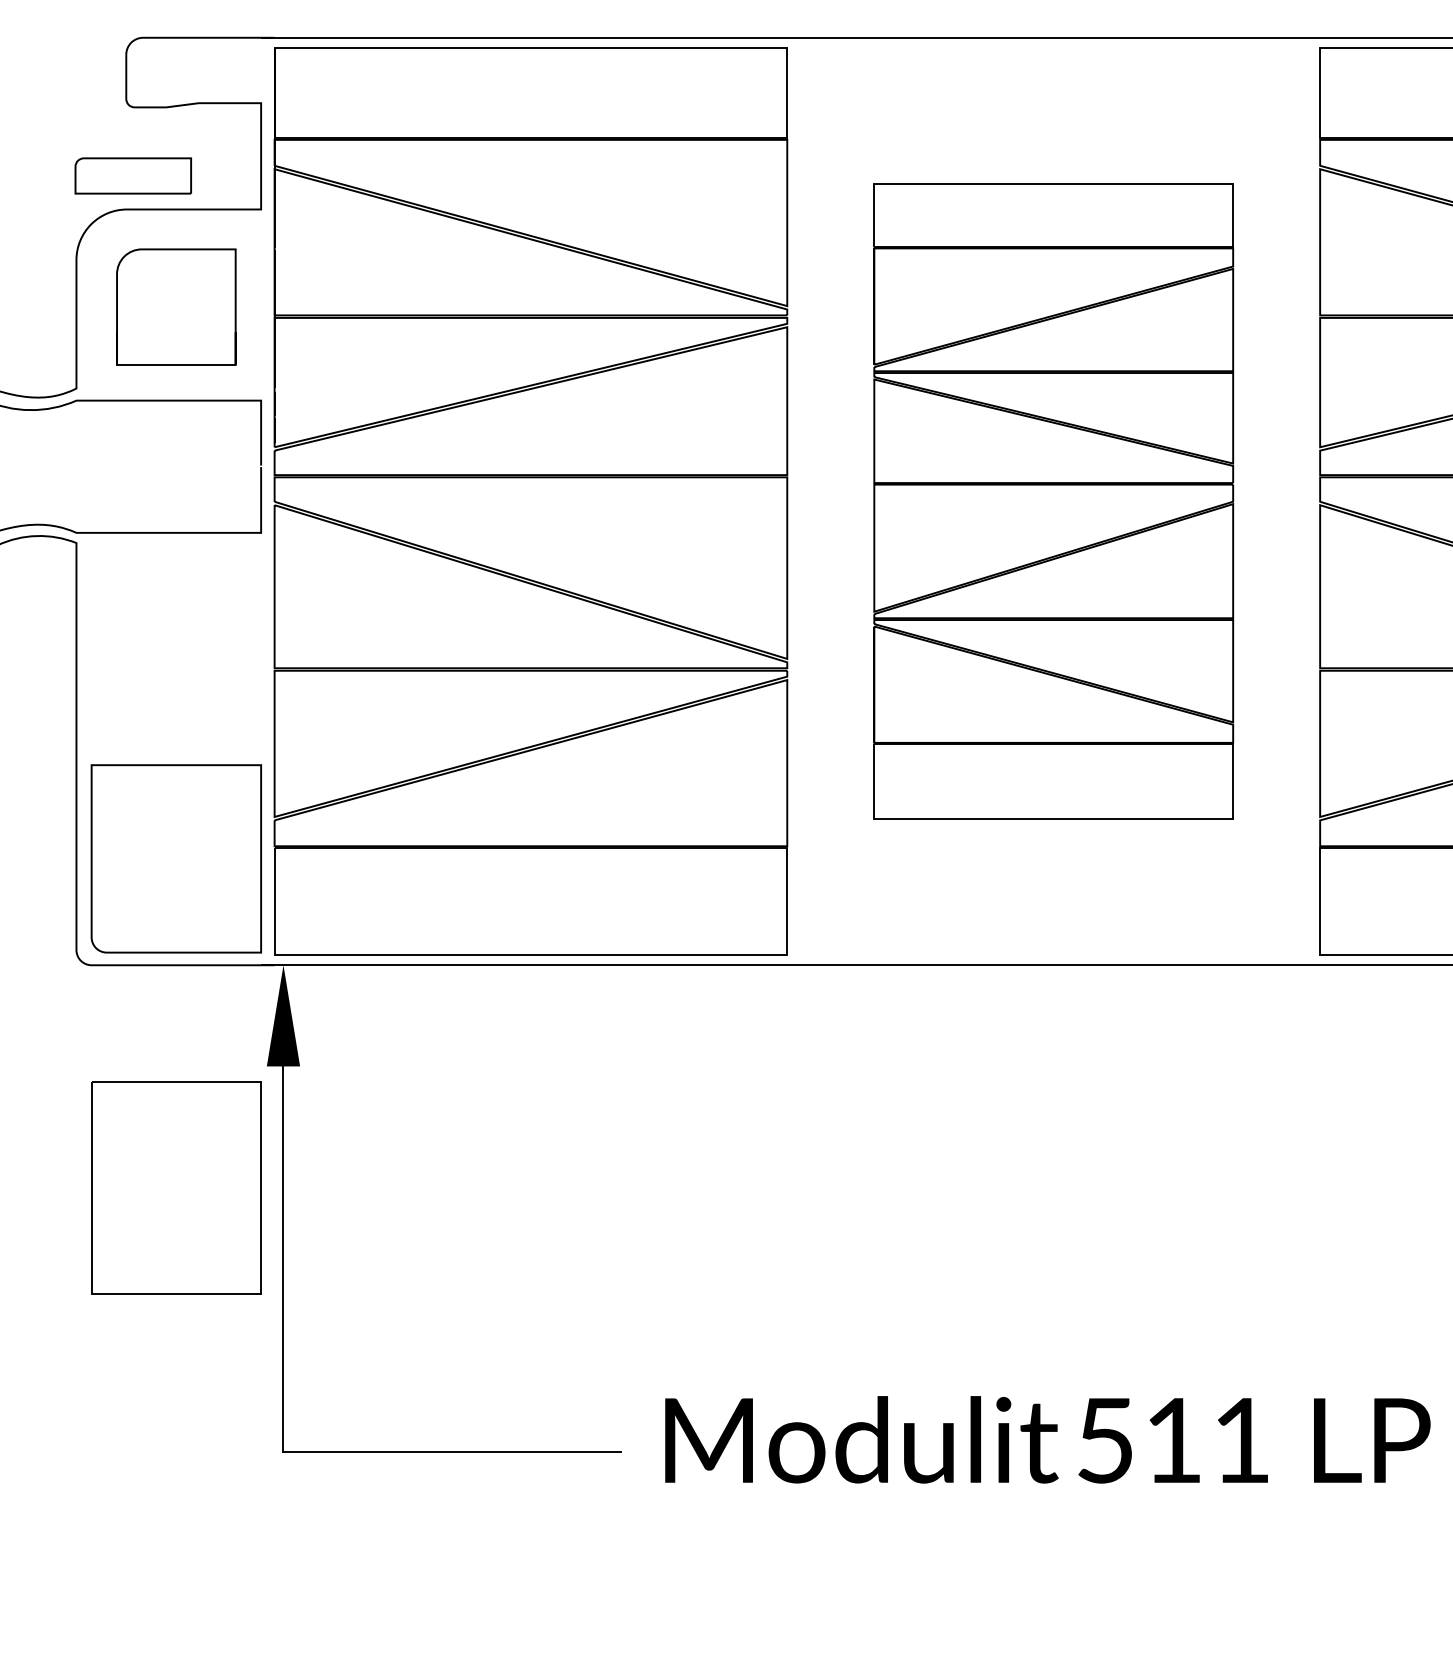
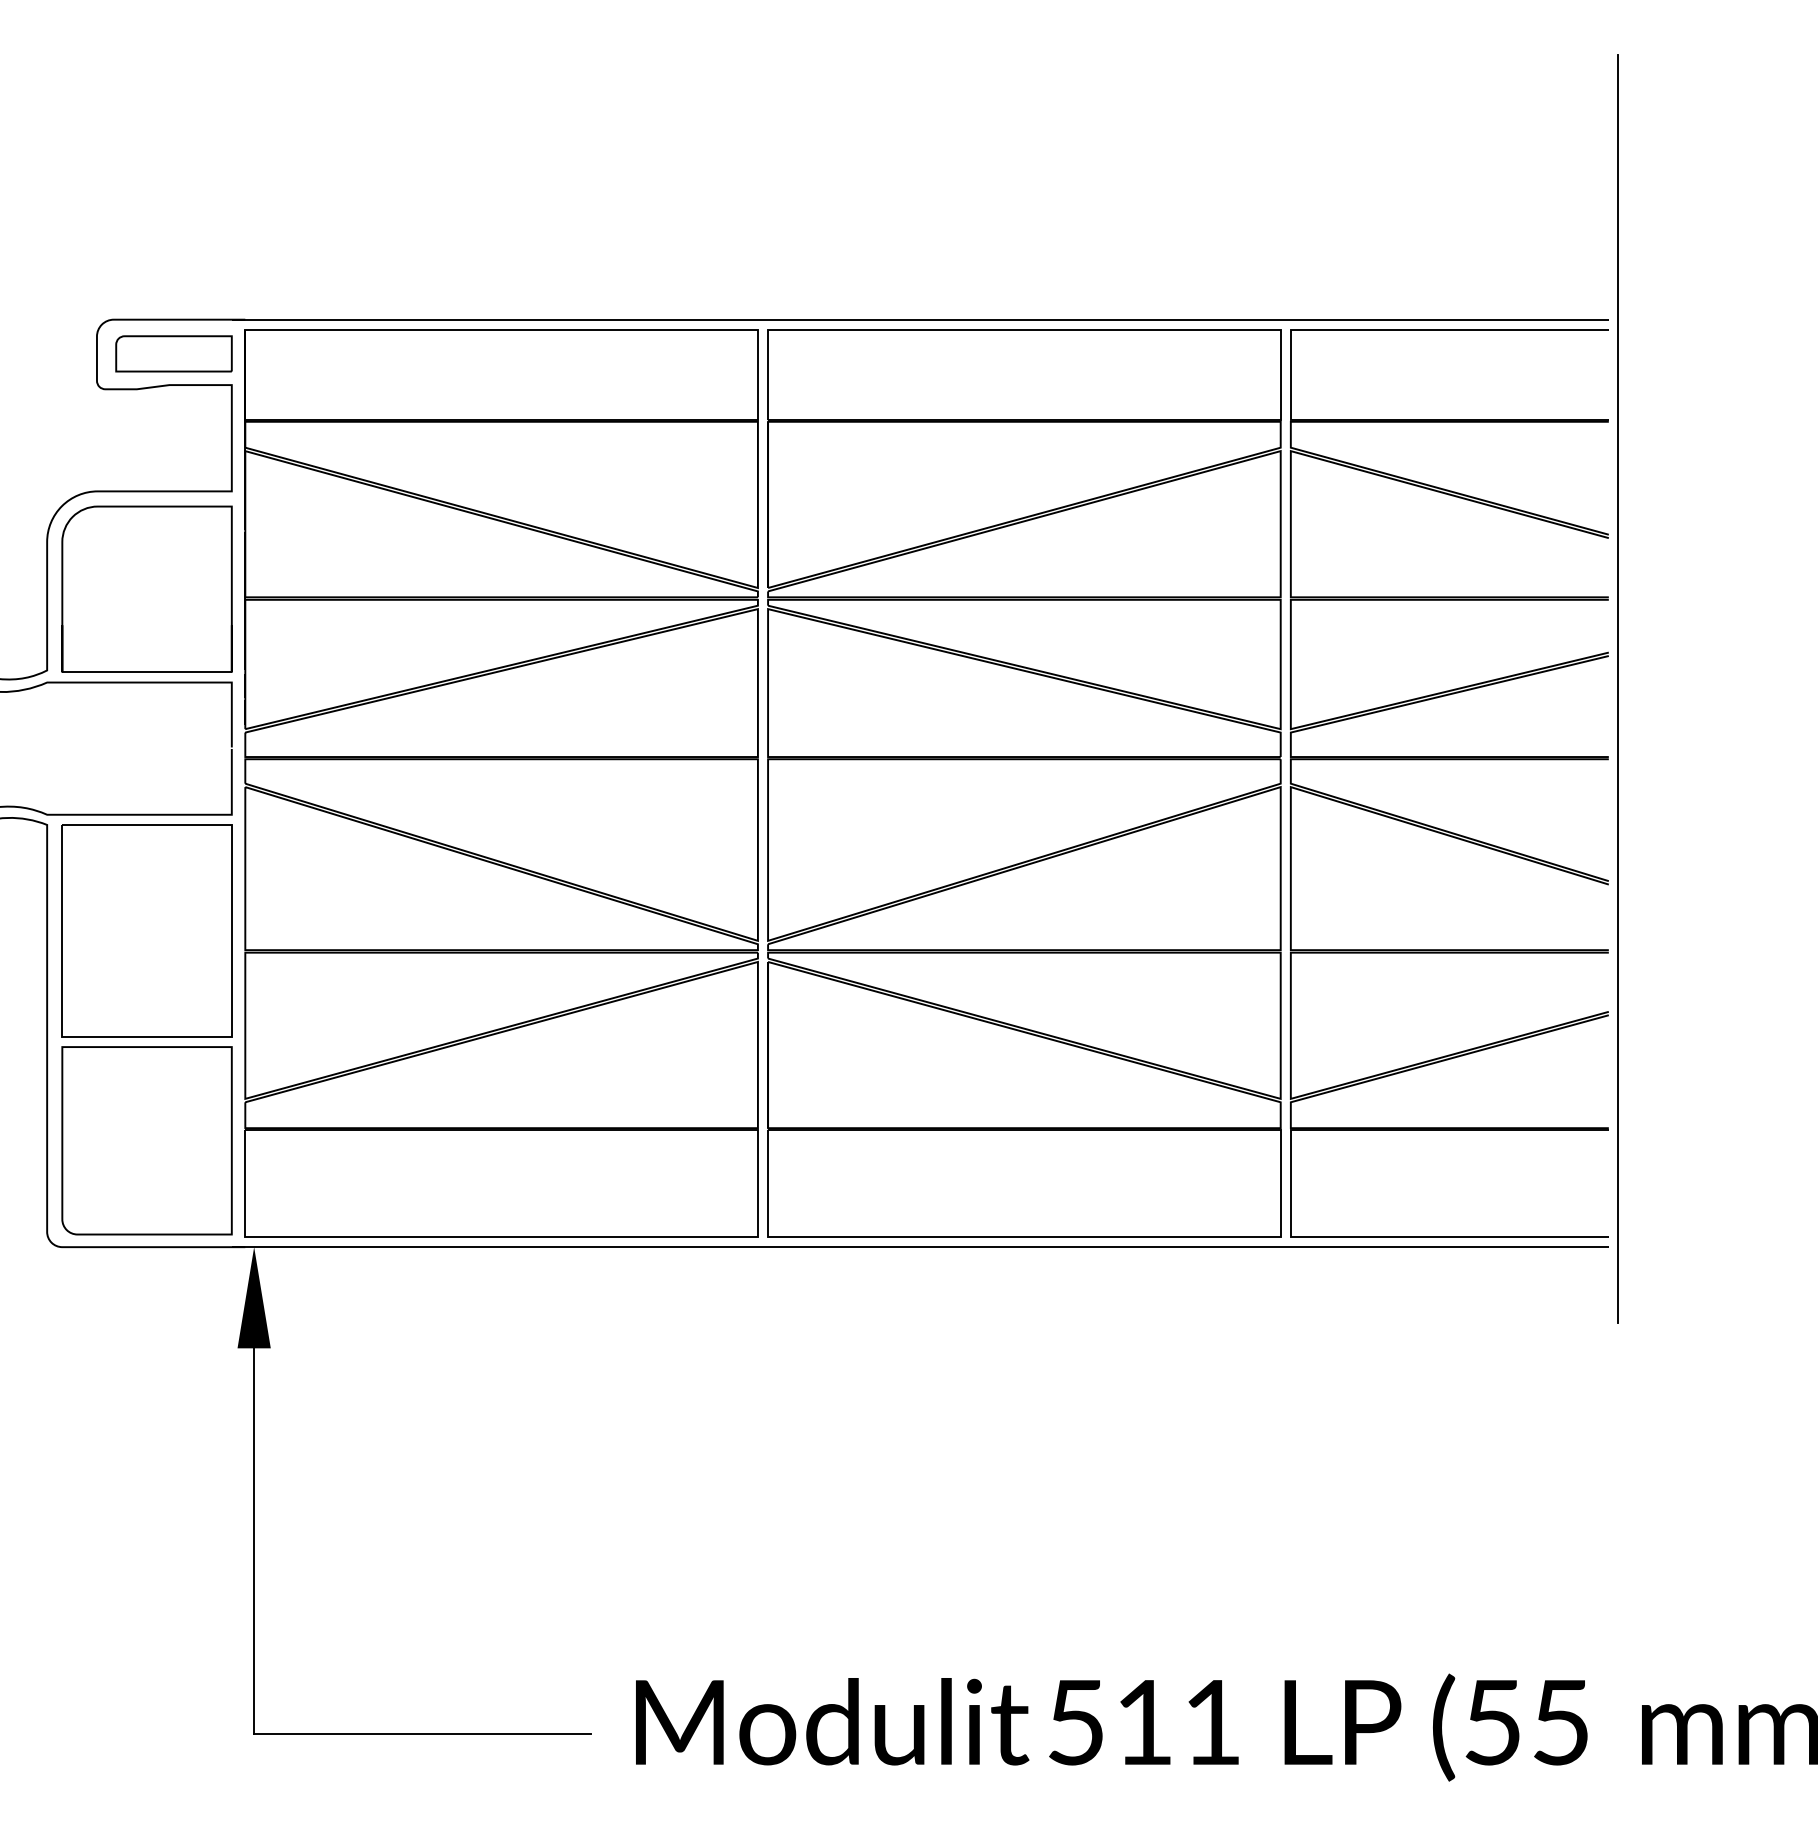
part: (132, 175) -> (173, 353), moved
part: (175, 306) -> (146, 588), size x1.43
part: (1053, 501) -> (1024, 783), size x1.43
part: (175, 1187) -> (146, 930), moved

